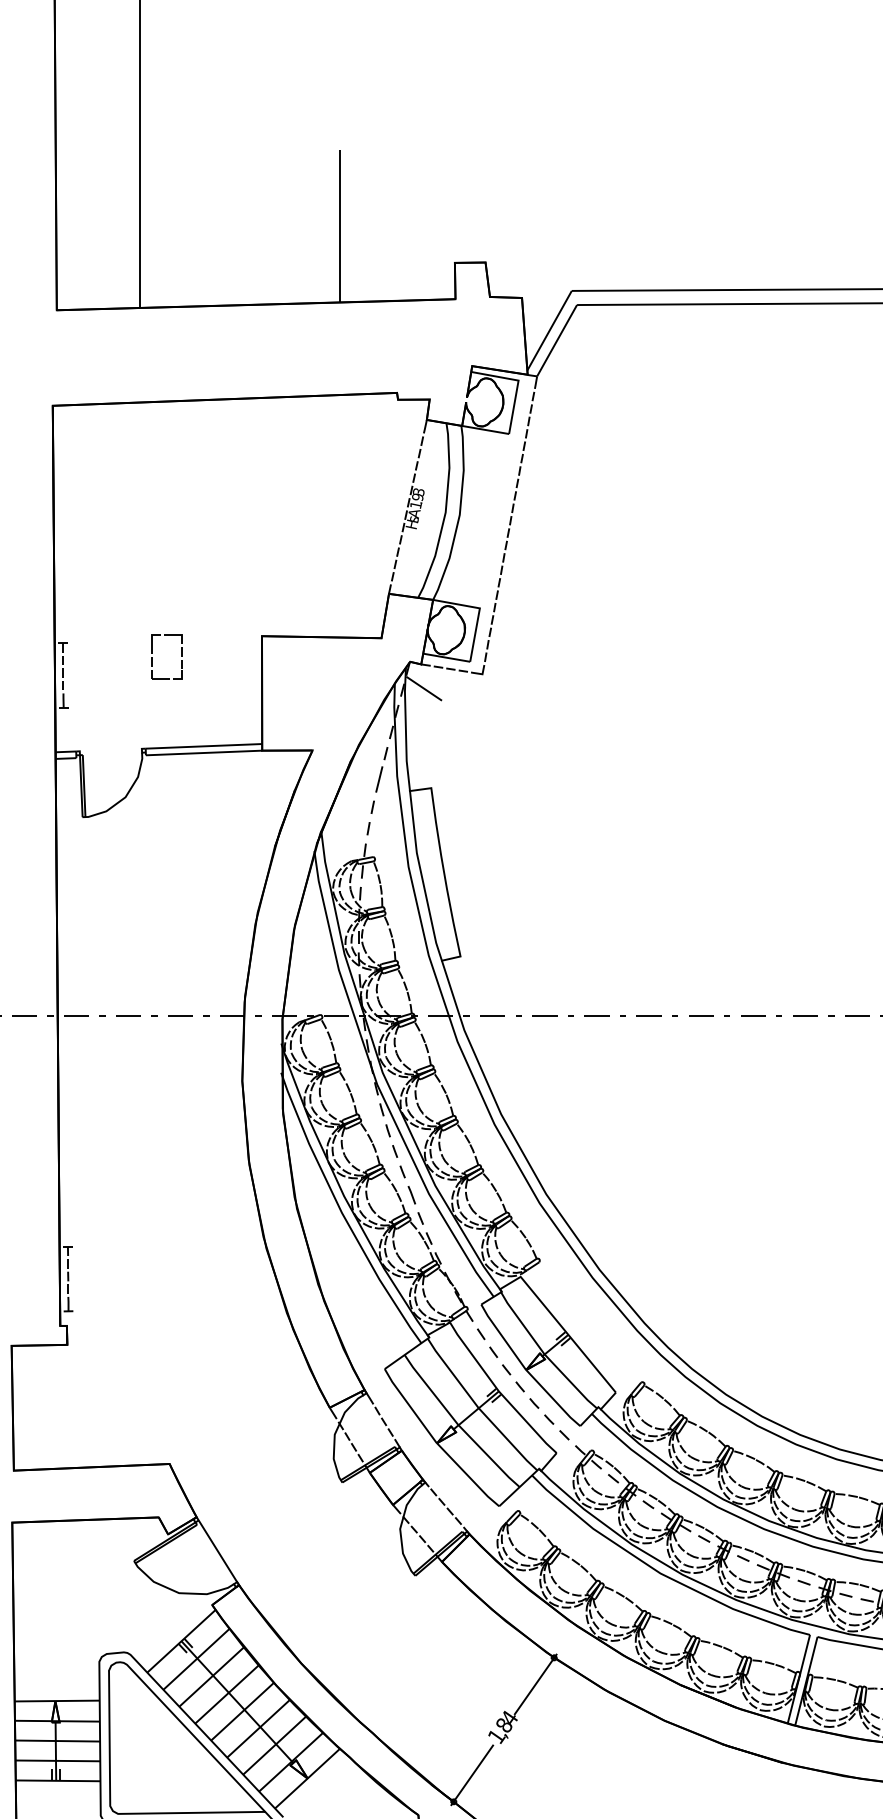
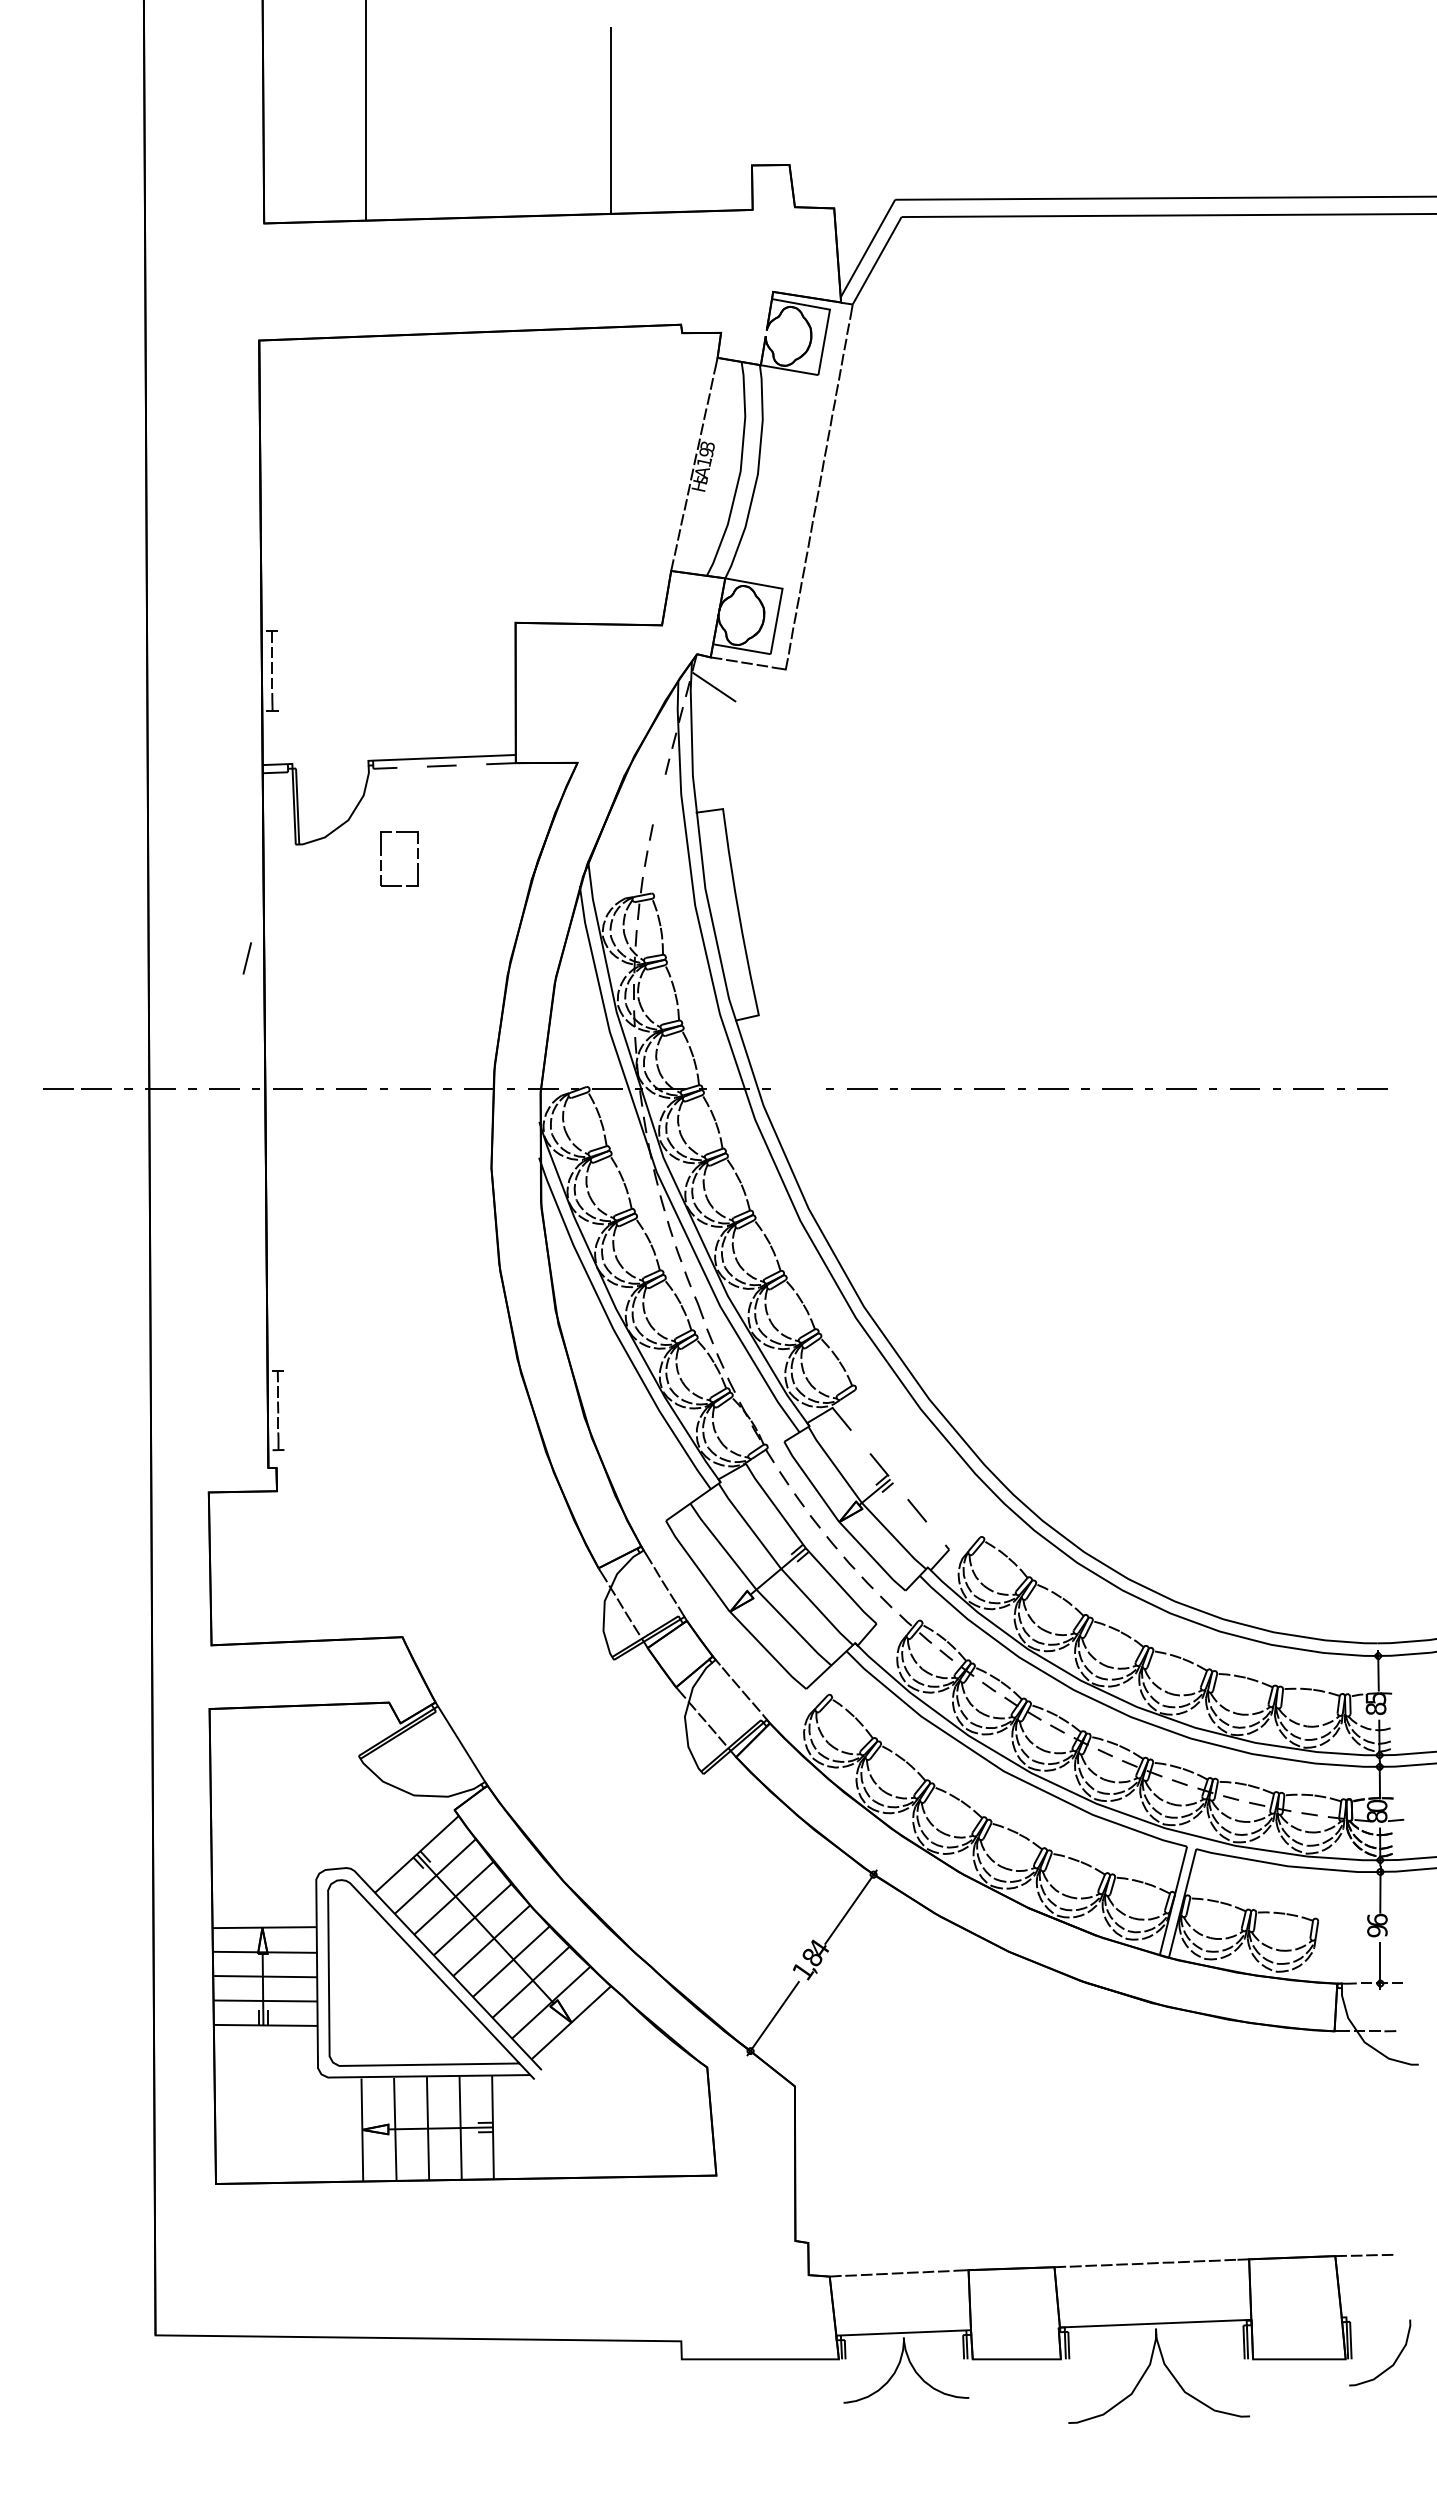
part: (181, 656) -> (417, 858), moved
line: (203, 752) -> (444, 765), solid -> dashed
line: (378, 779) -> (246, 958), moved
line: (492, 1016) -> (798, 1088), removed
line: (567, 1334) -> (890, 1478), solid -> dashed

